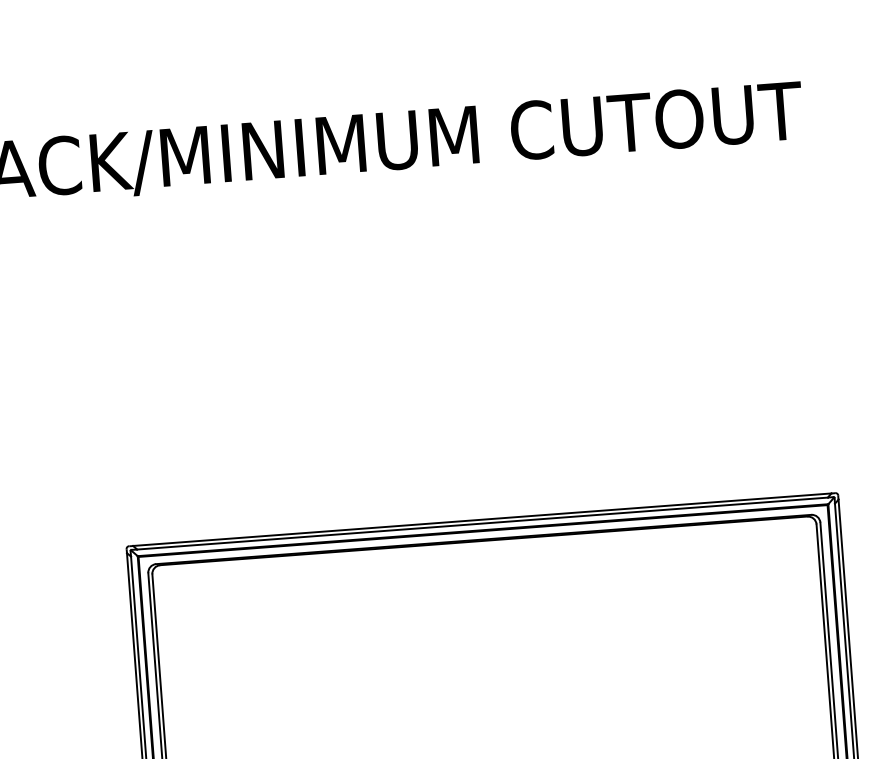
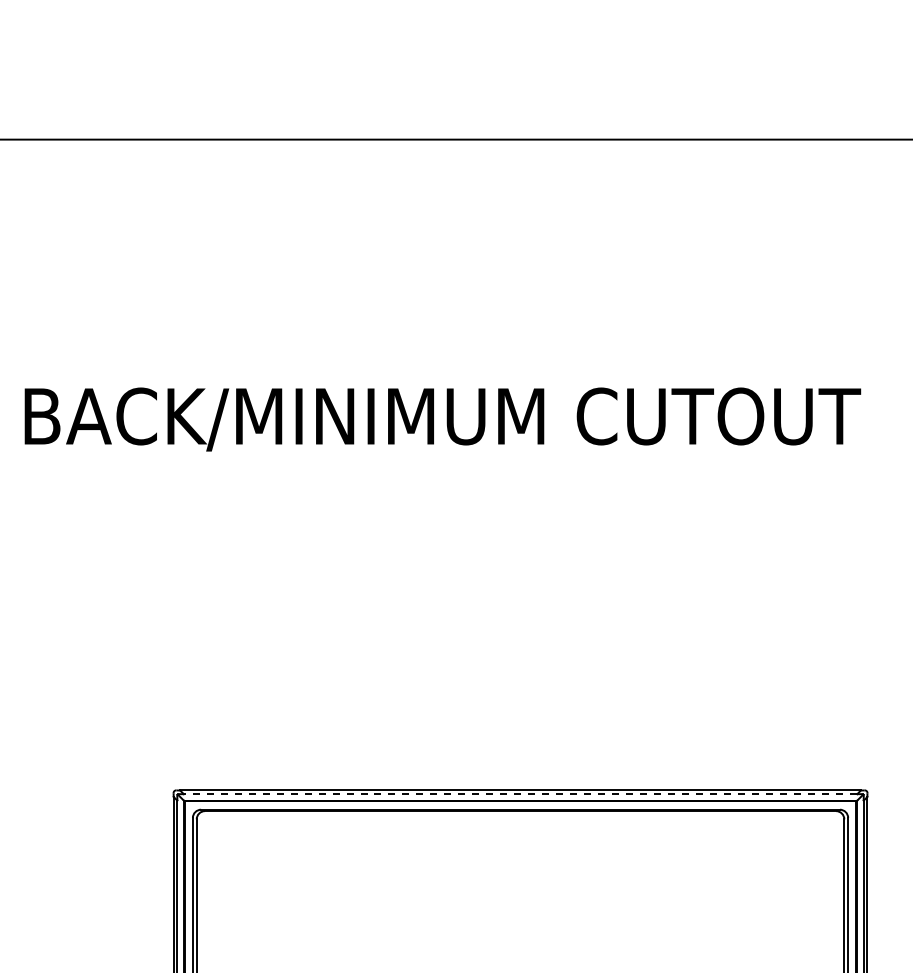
line: (482, 523) -> (520, 794), solid -> dashed

